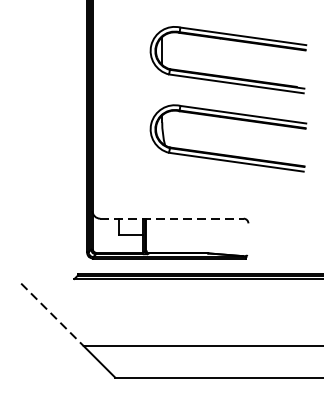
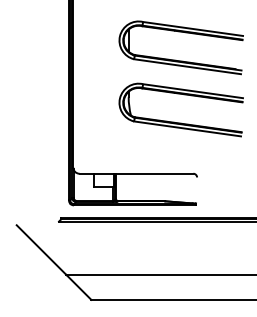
line: (172, 218) -> (136, 173), dashed -> solid
line: (52, 315) -> (41, 250), dashed -> solid

